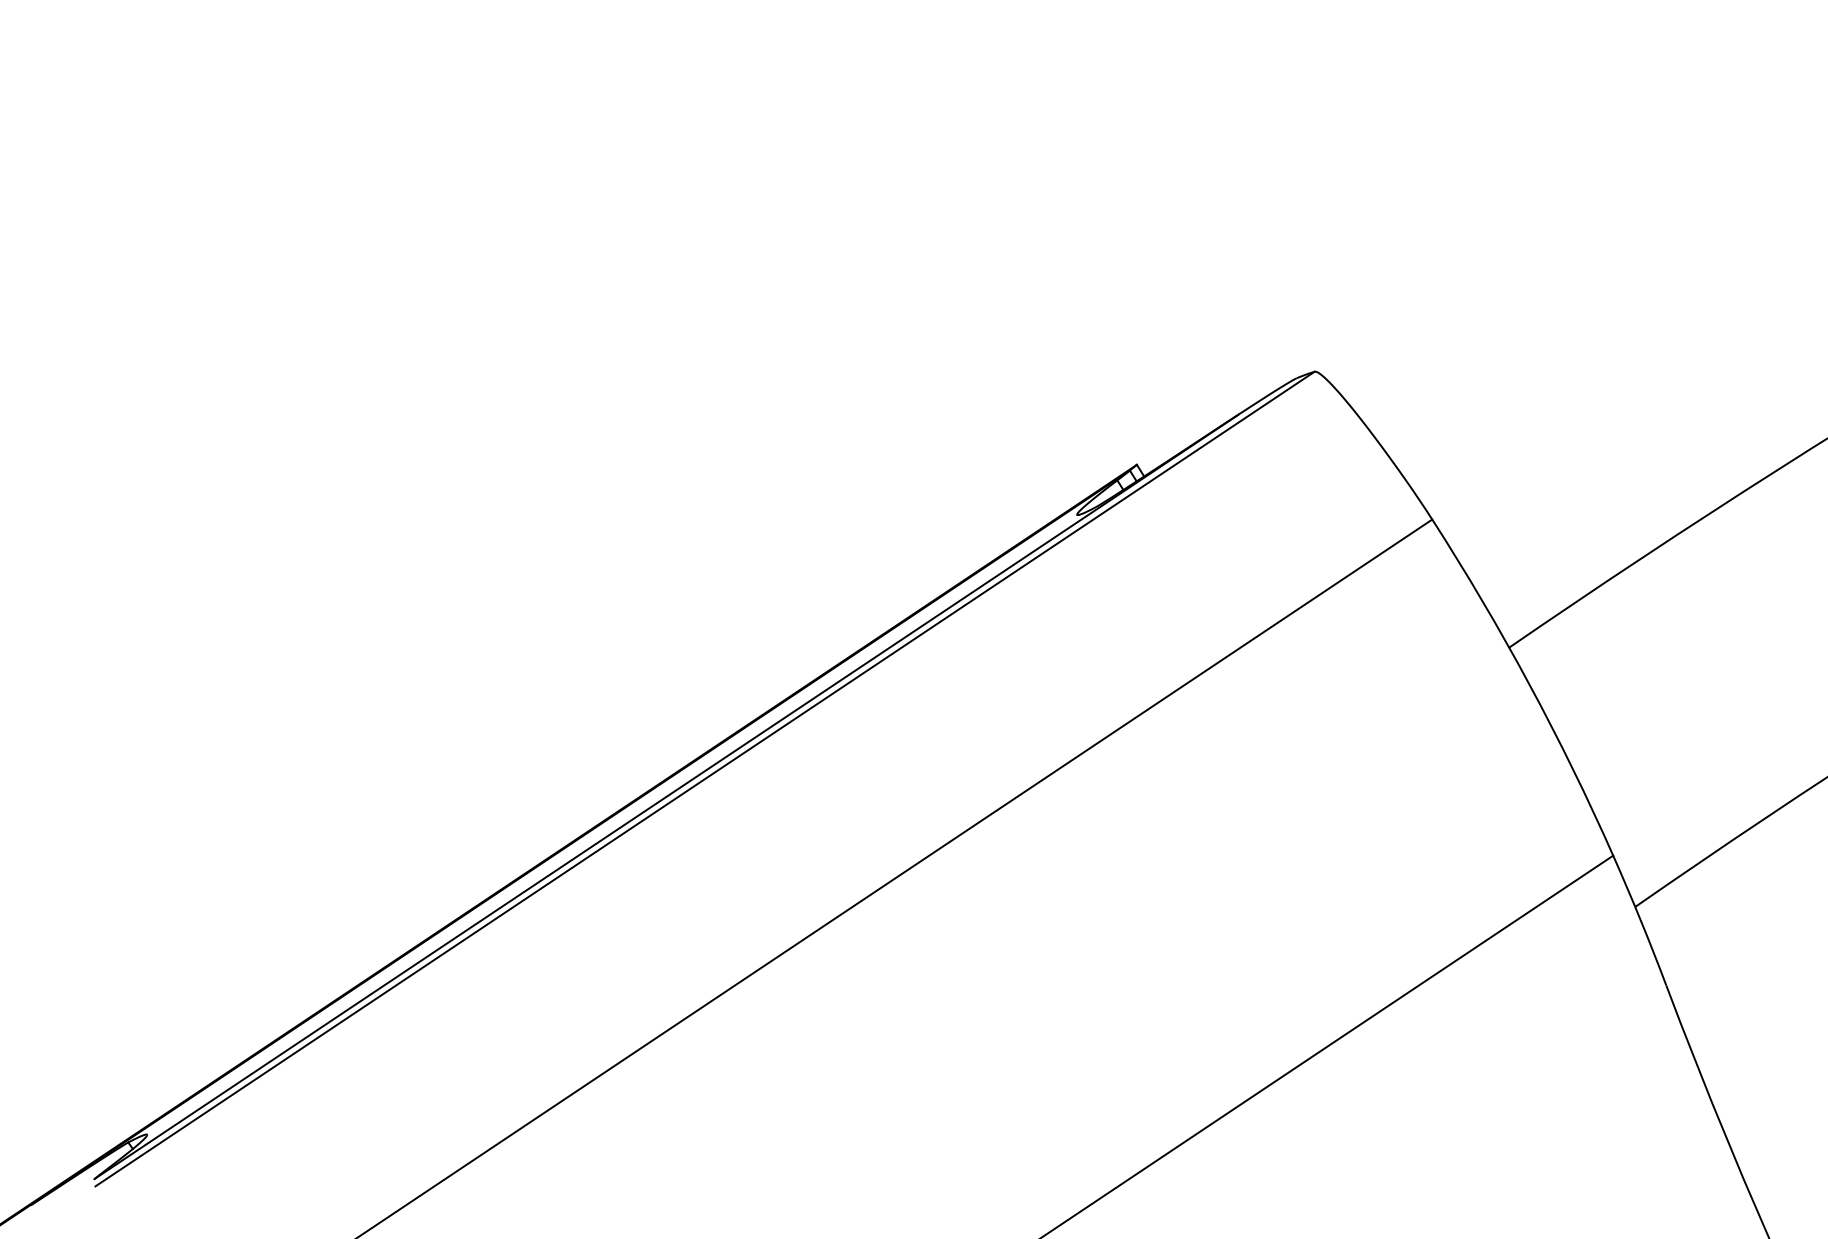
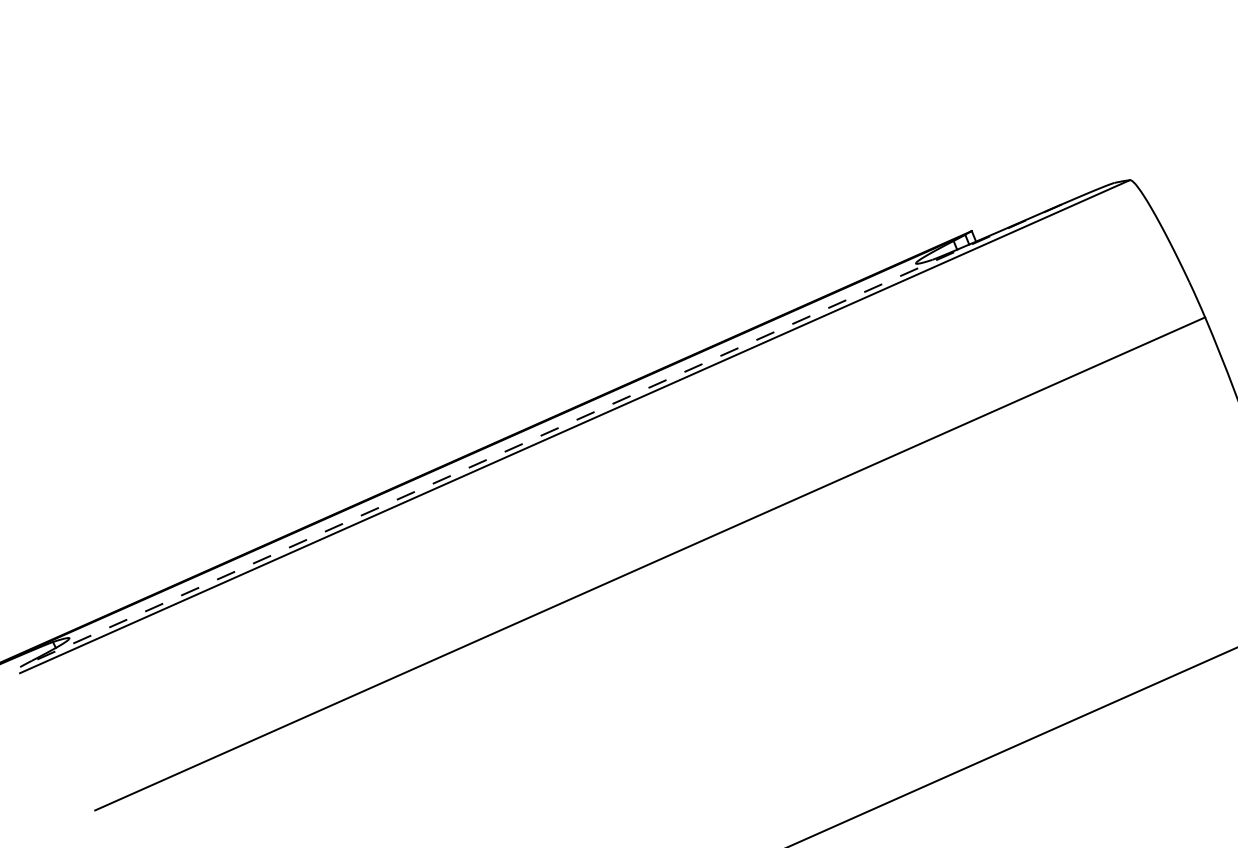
line: (666, 797) -> (540, 436), solid -> dashed

